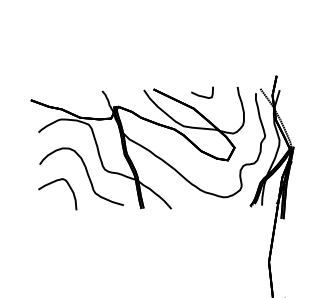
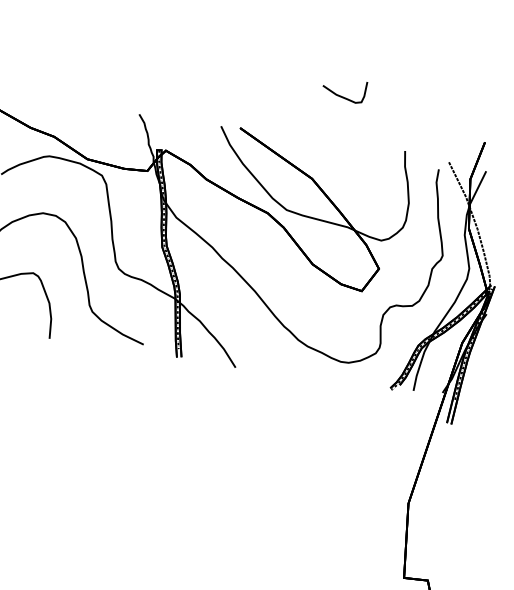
curve: (202, 95) -> (343, 95), moved

